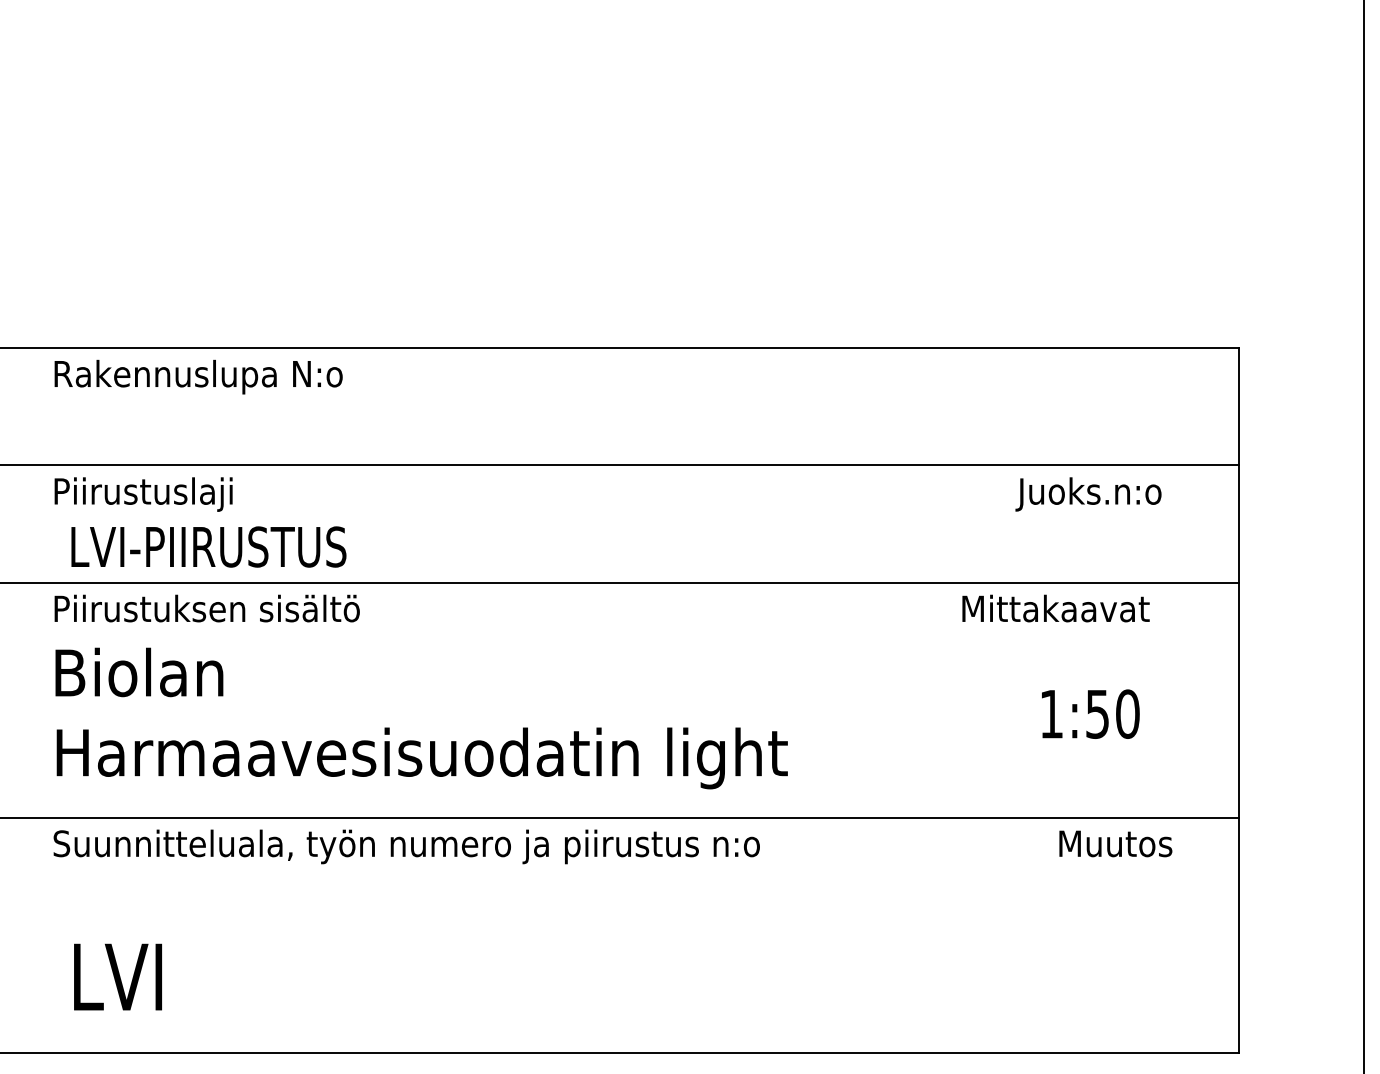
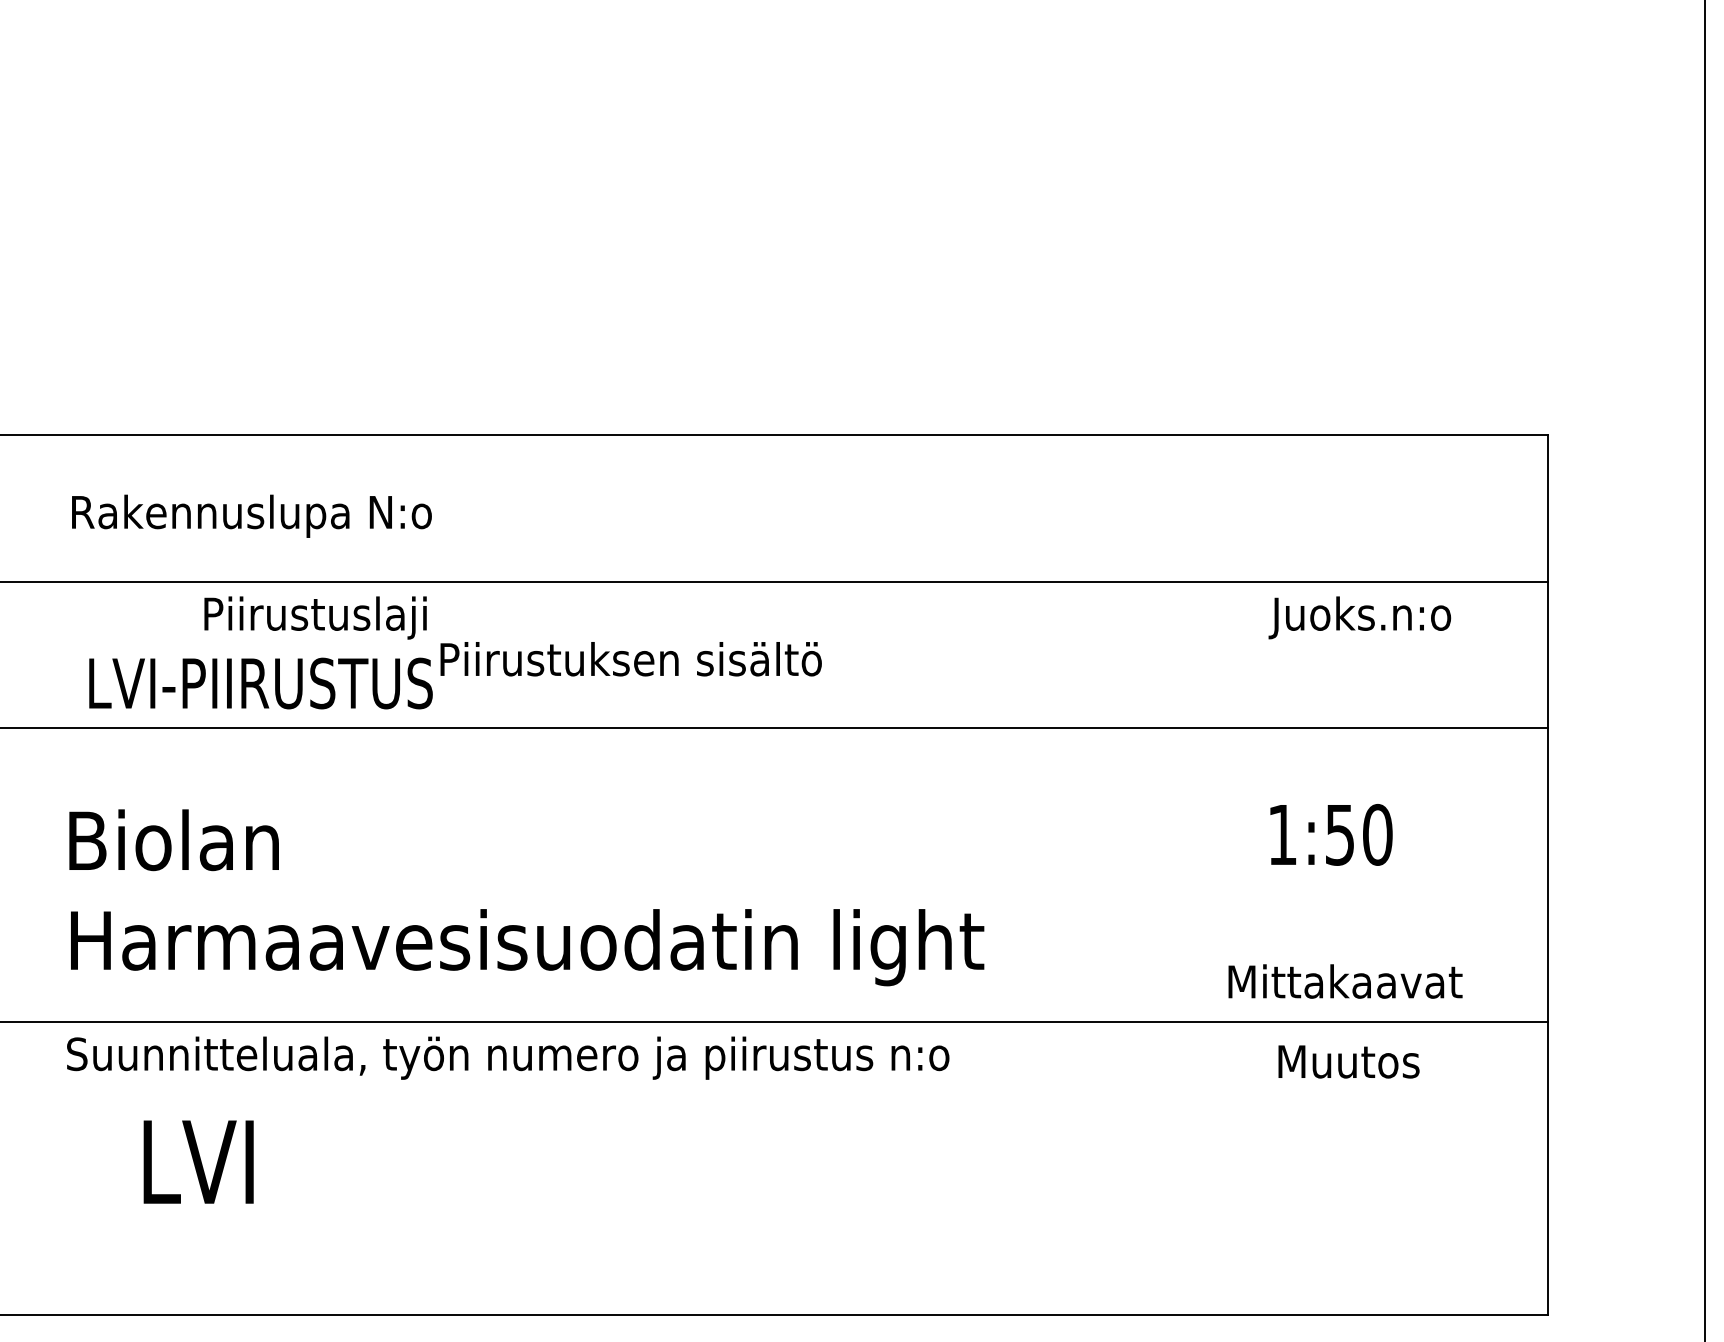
text: (198, 376) -> (251, 515), moved
text: (143, 494) -> (315, 617), moved
text: (206, 608) -> (630, 659), moved
text: (1055, 608) -> (1344, 981), moved
text: (1090, 713) -> (1331, 834), moved
text: (1115, 843) -> (1348, 1061), moved
text: (117, 976) -> (197, 1161), moved

